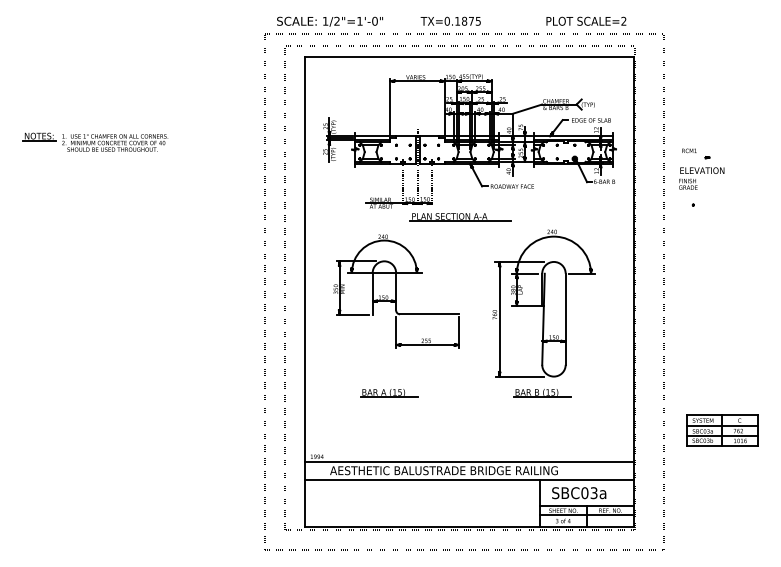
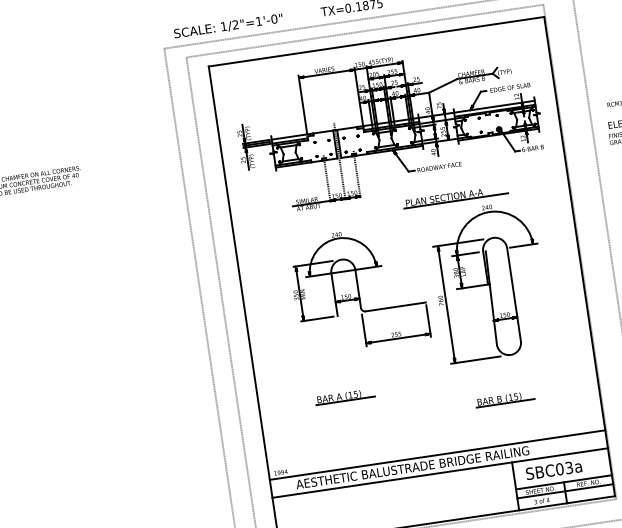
part: (460, 217) -> (455, 197), moved
part: (396, 291) -> (358, 288), moved
part: (542, 393) -> (505, 399), moved

